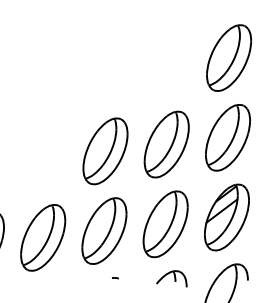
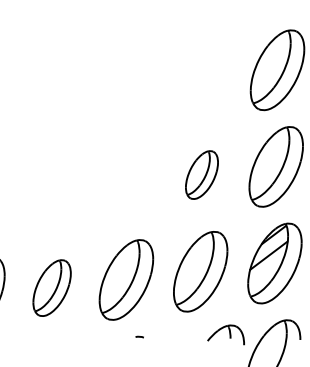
part: (166, 144) -> (201, 174), size x0.6
part: (105, 151) -> (127, 183), removed
part: (42, 237) -> (51, 287), size x0.7
part: (171, 278) -> (225, 334), moved

